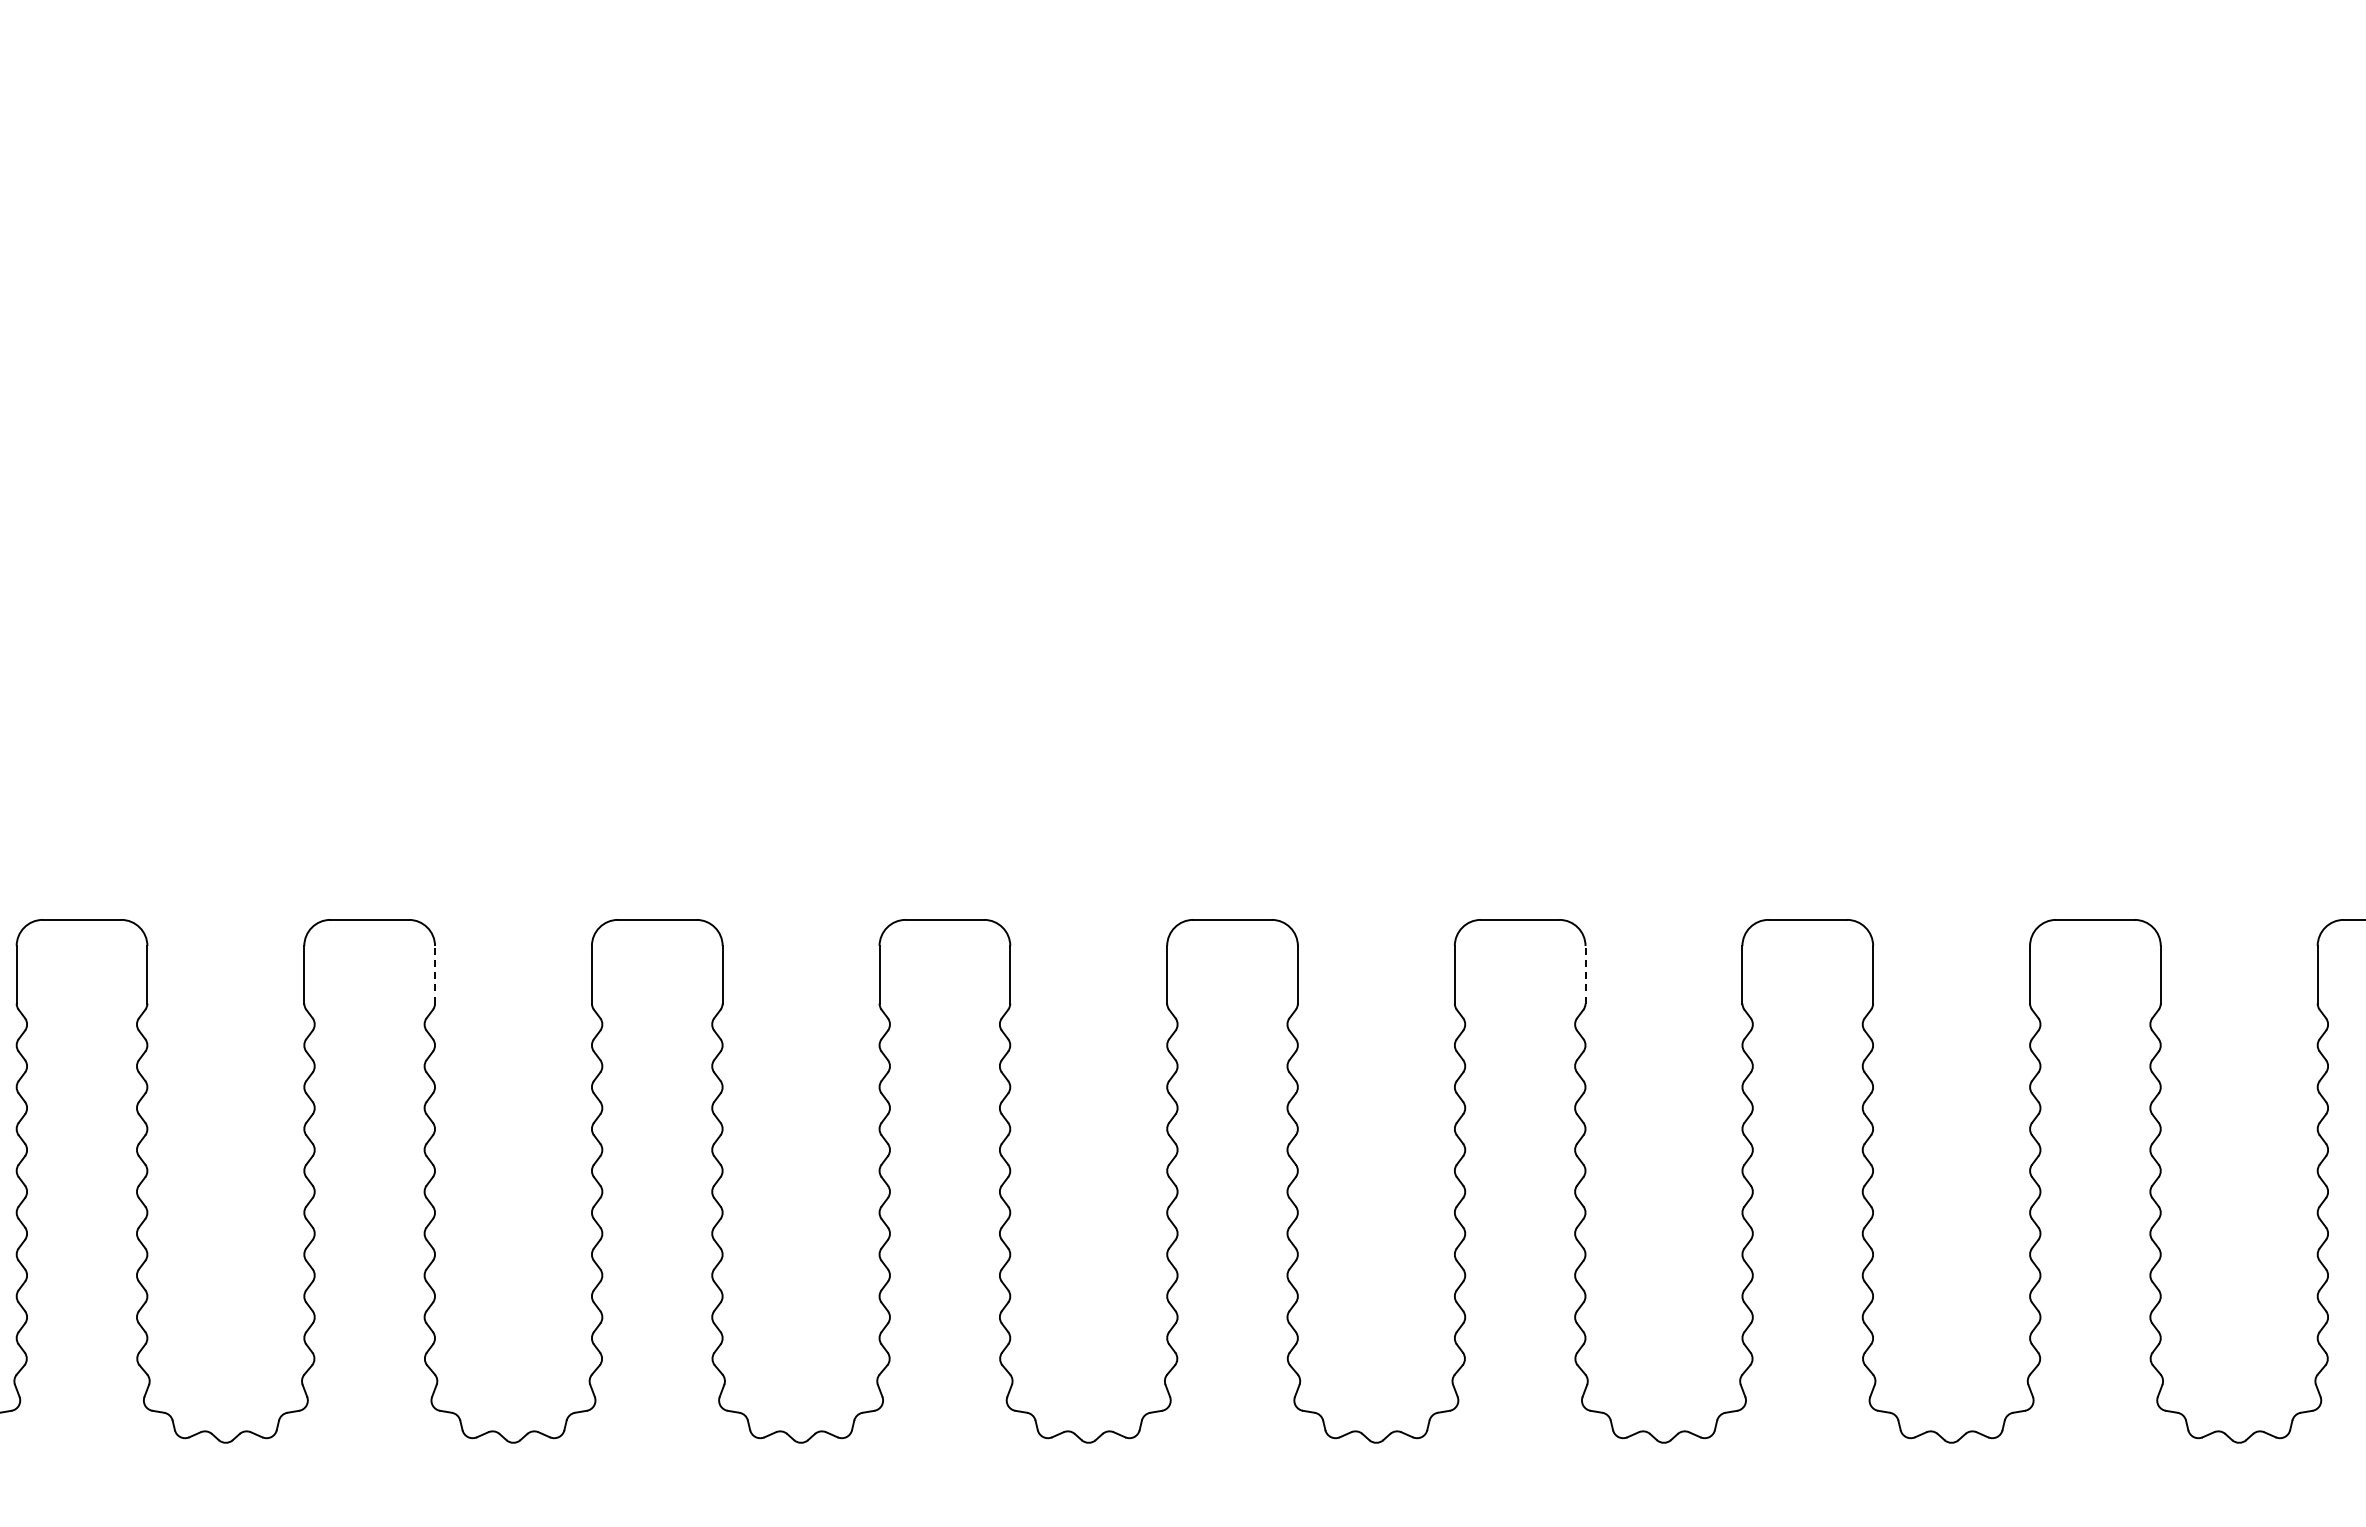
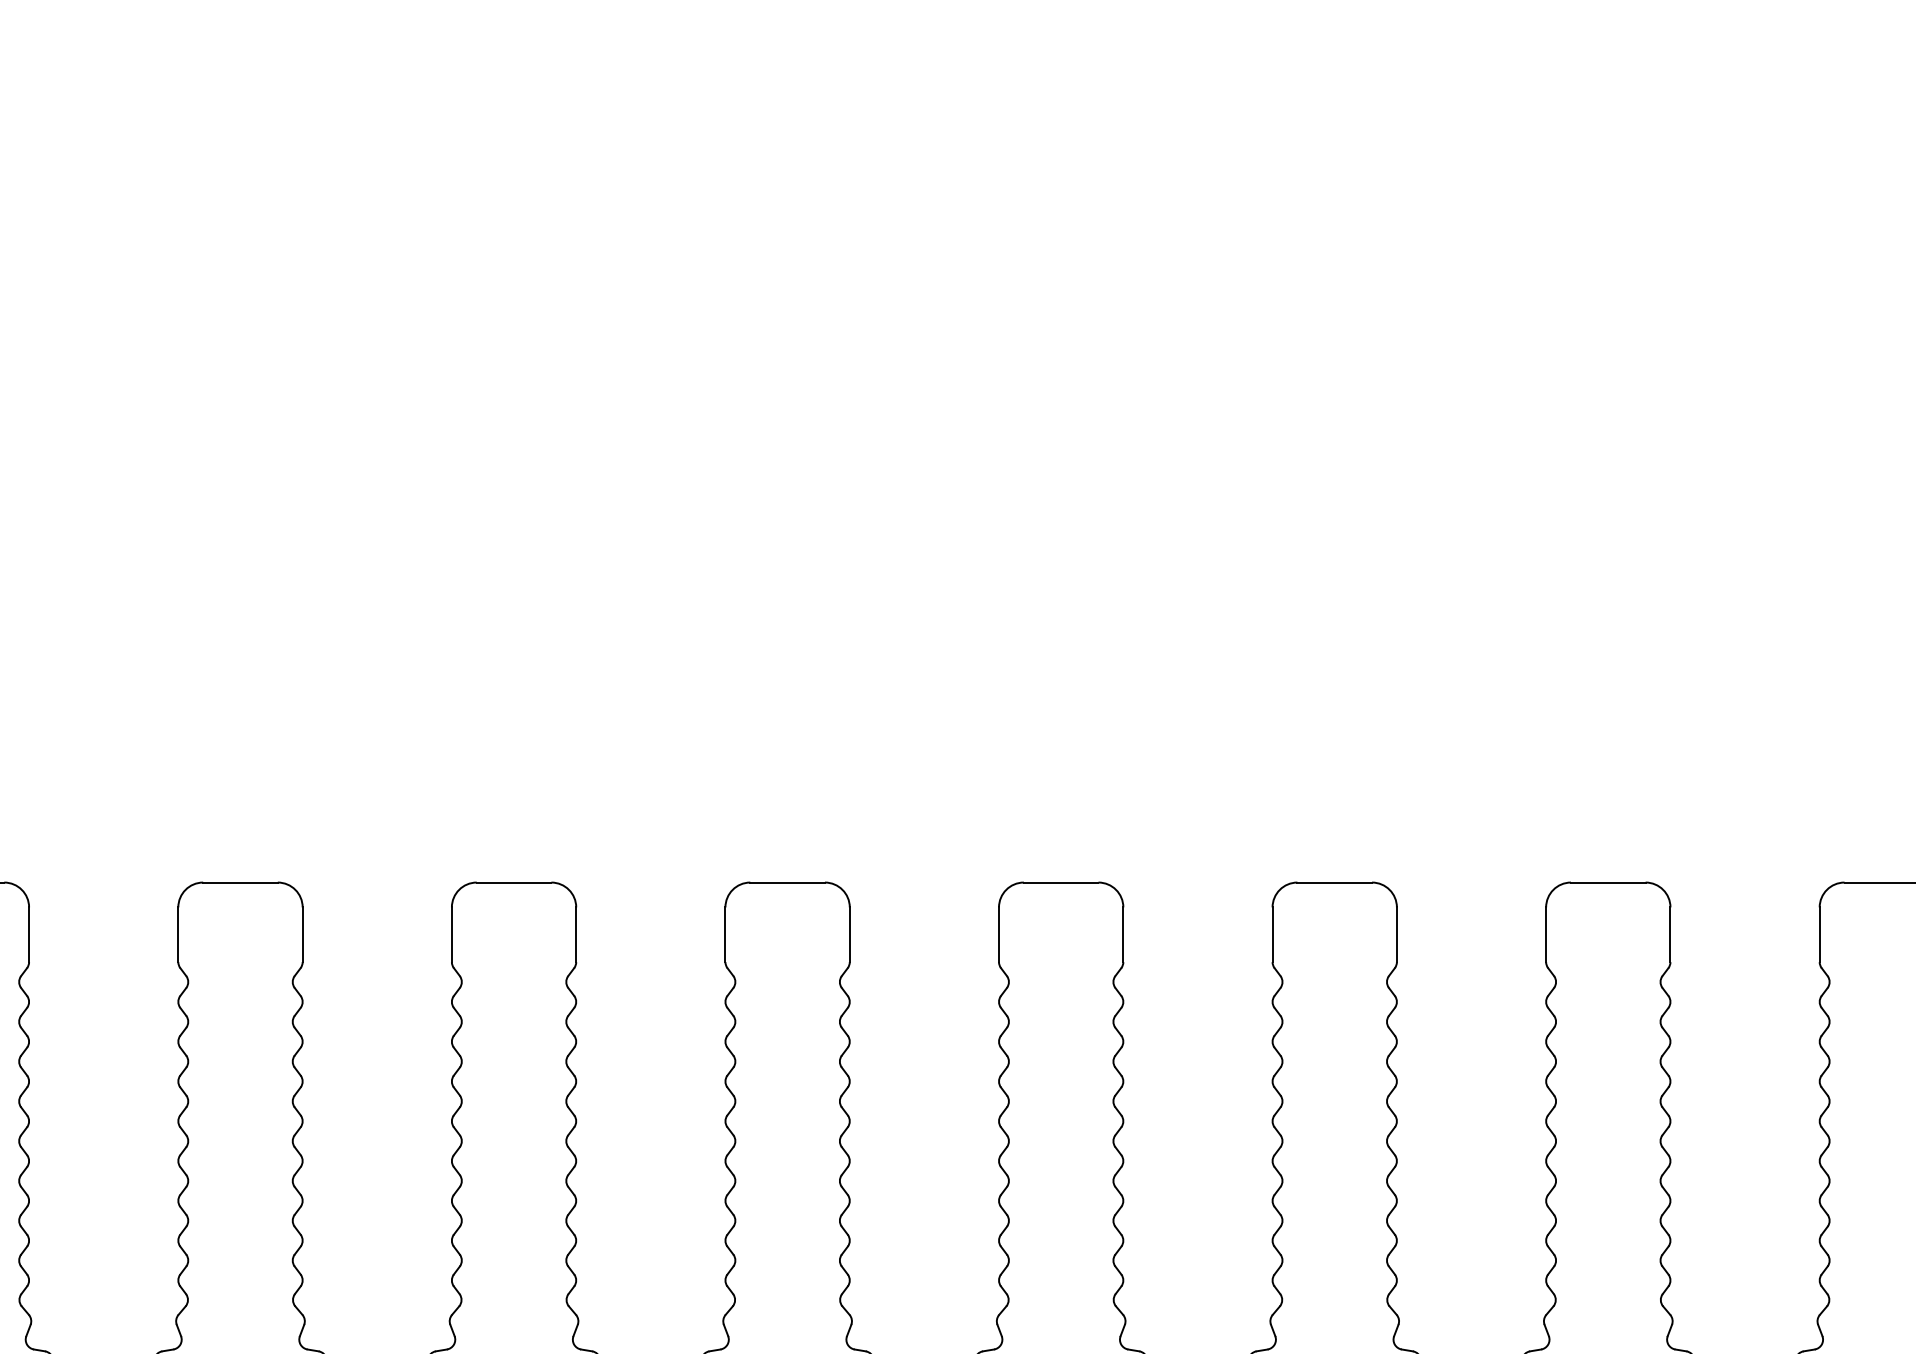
line: (435, 974) -> (576, 934), dashed -> solid
line: (1585, 974) -> (1670, 934), dashed -> solid

